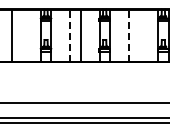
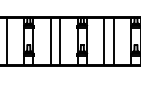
line: (21, 35) -> (6, 41), added
line: (70, 35) -> (51, 41), dashed -> solid
line: (128, 35) -> (104, 41), dashed -> solid
line: (139, 35) -> (114, 41), added

